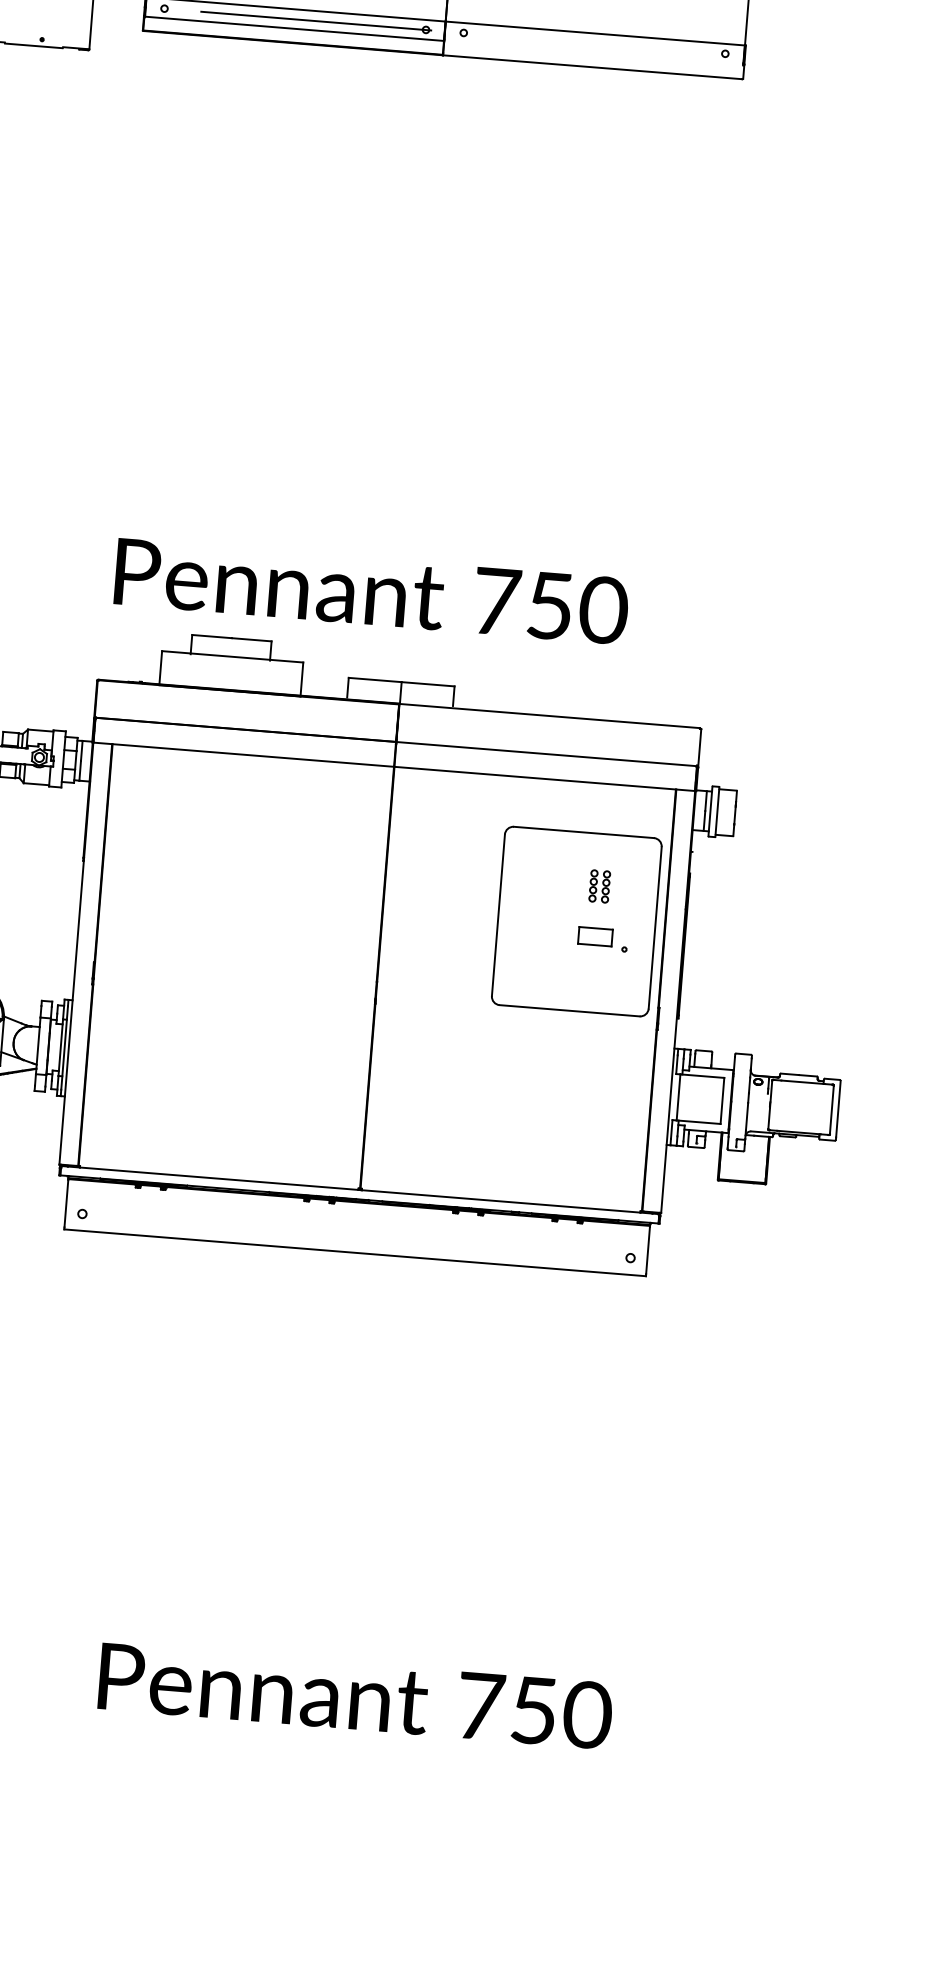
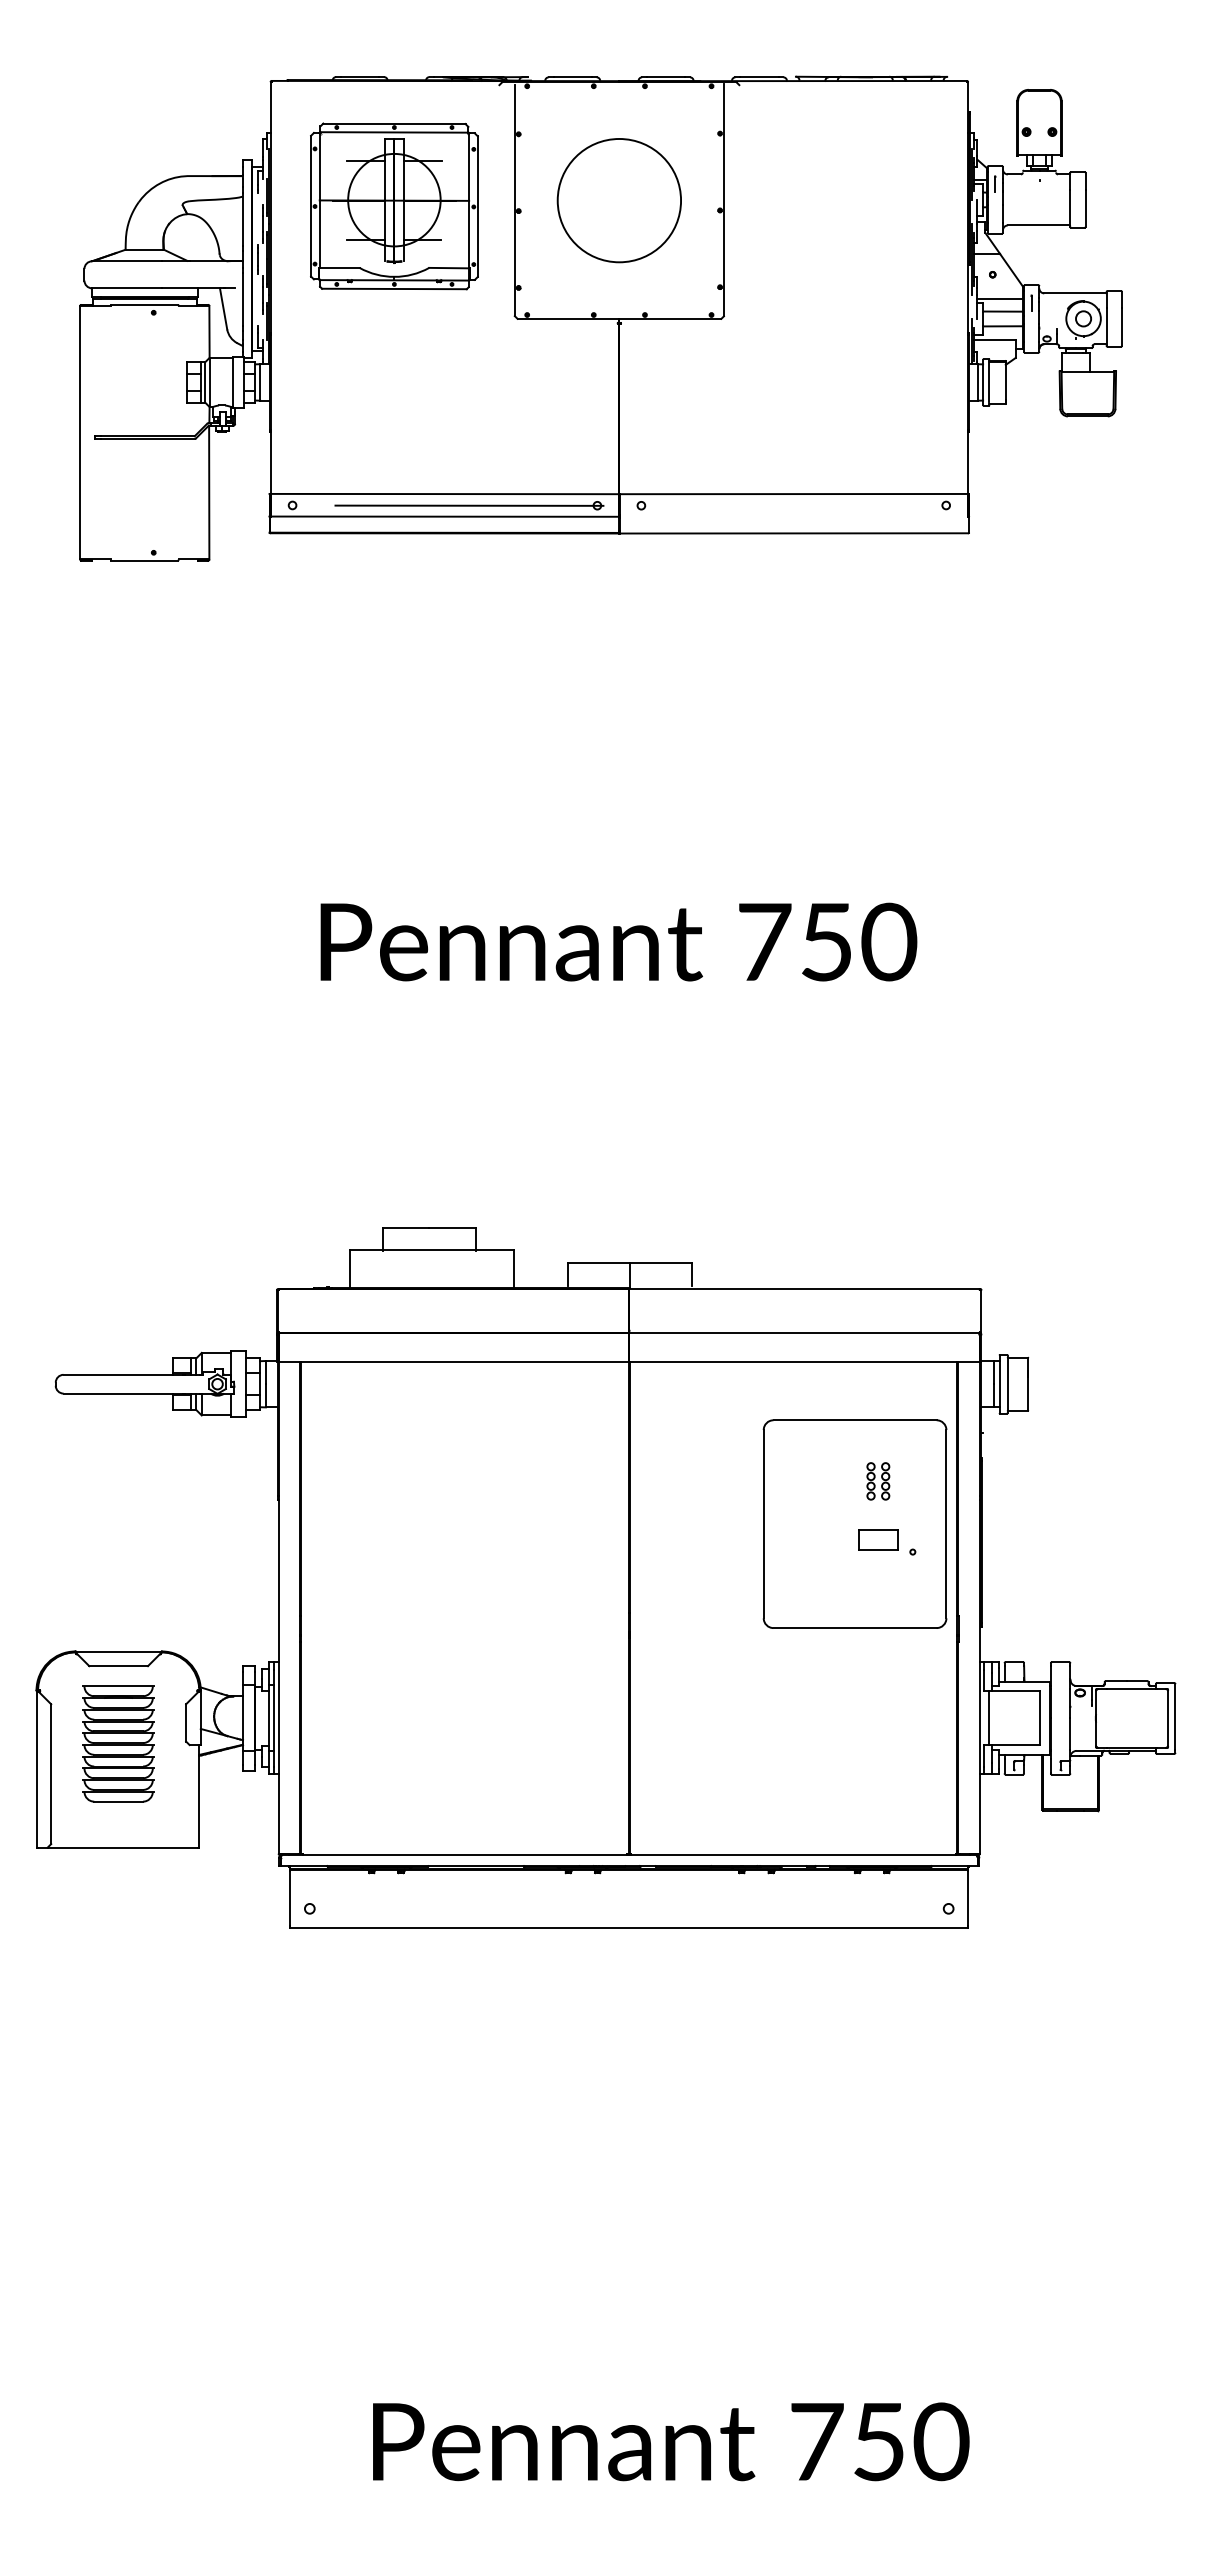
text: (371, 591) -> (618, 941), moved

